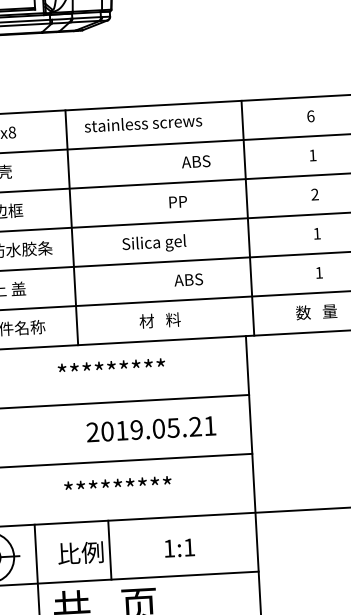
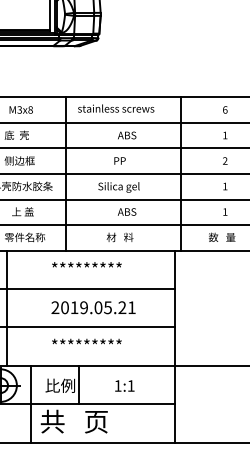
text: (196, 161) -> (127, 135), moved
text: (177, 201) -> (119, 160), moved
text: (187, 279) -> (126, 211), moved
text: (151, 428) -> (93, 307), moved

